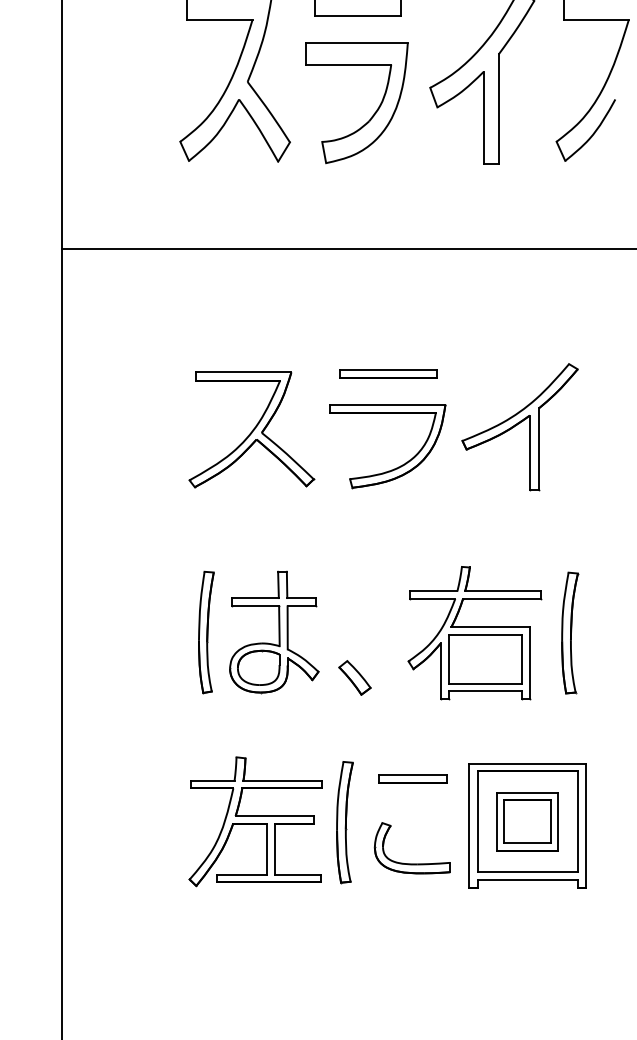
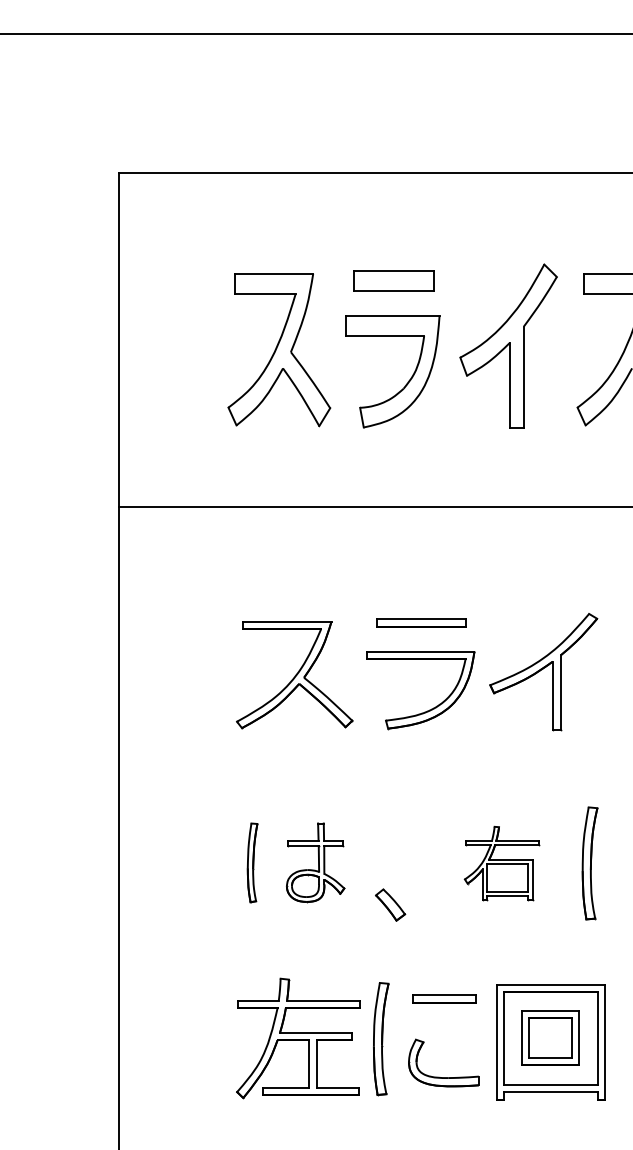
part: (206, 632) -> (252, 862), size x0.7
part: (274, 632) -> (315, 862), size x0.7
part: (474, 633) -> (501, 863), size x0.6

